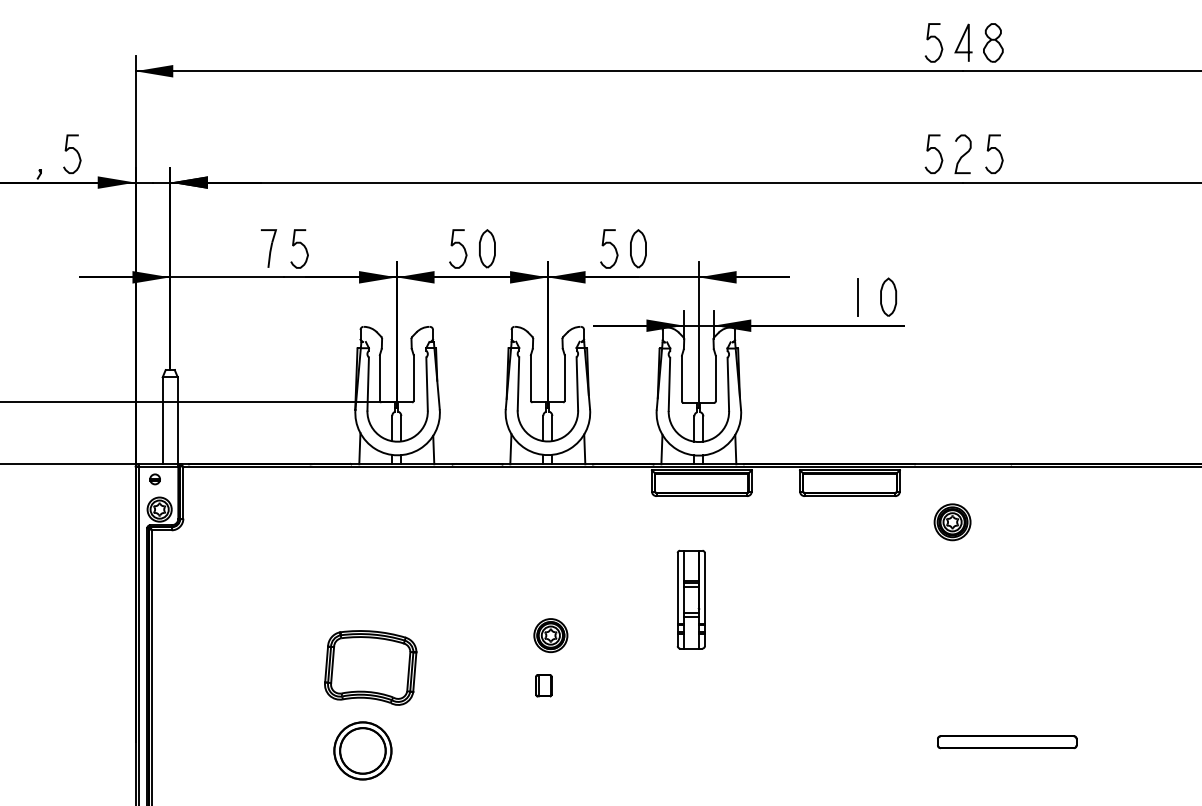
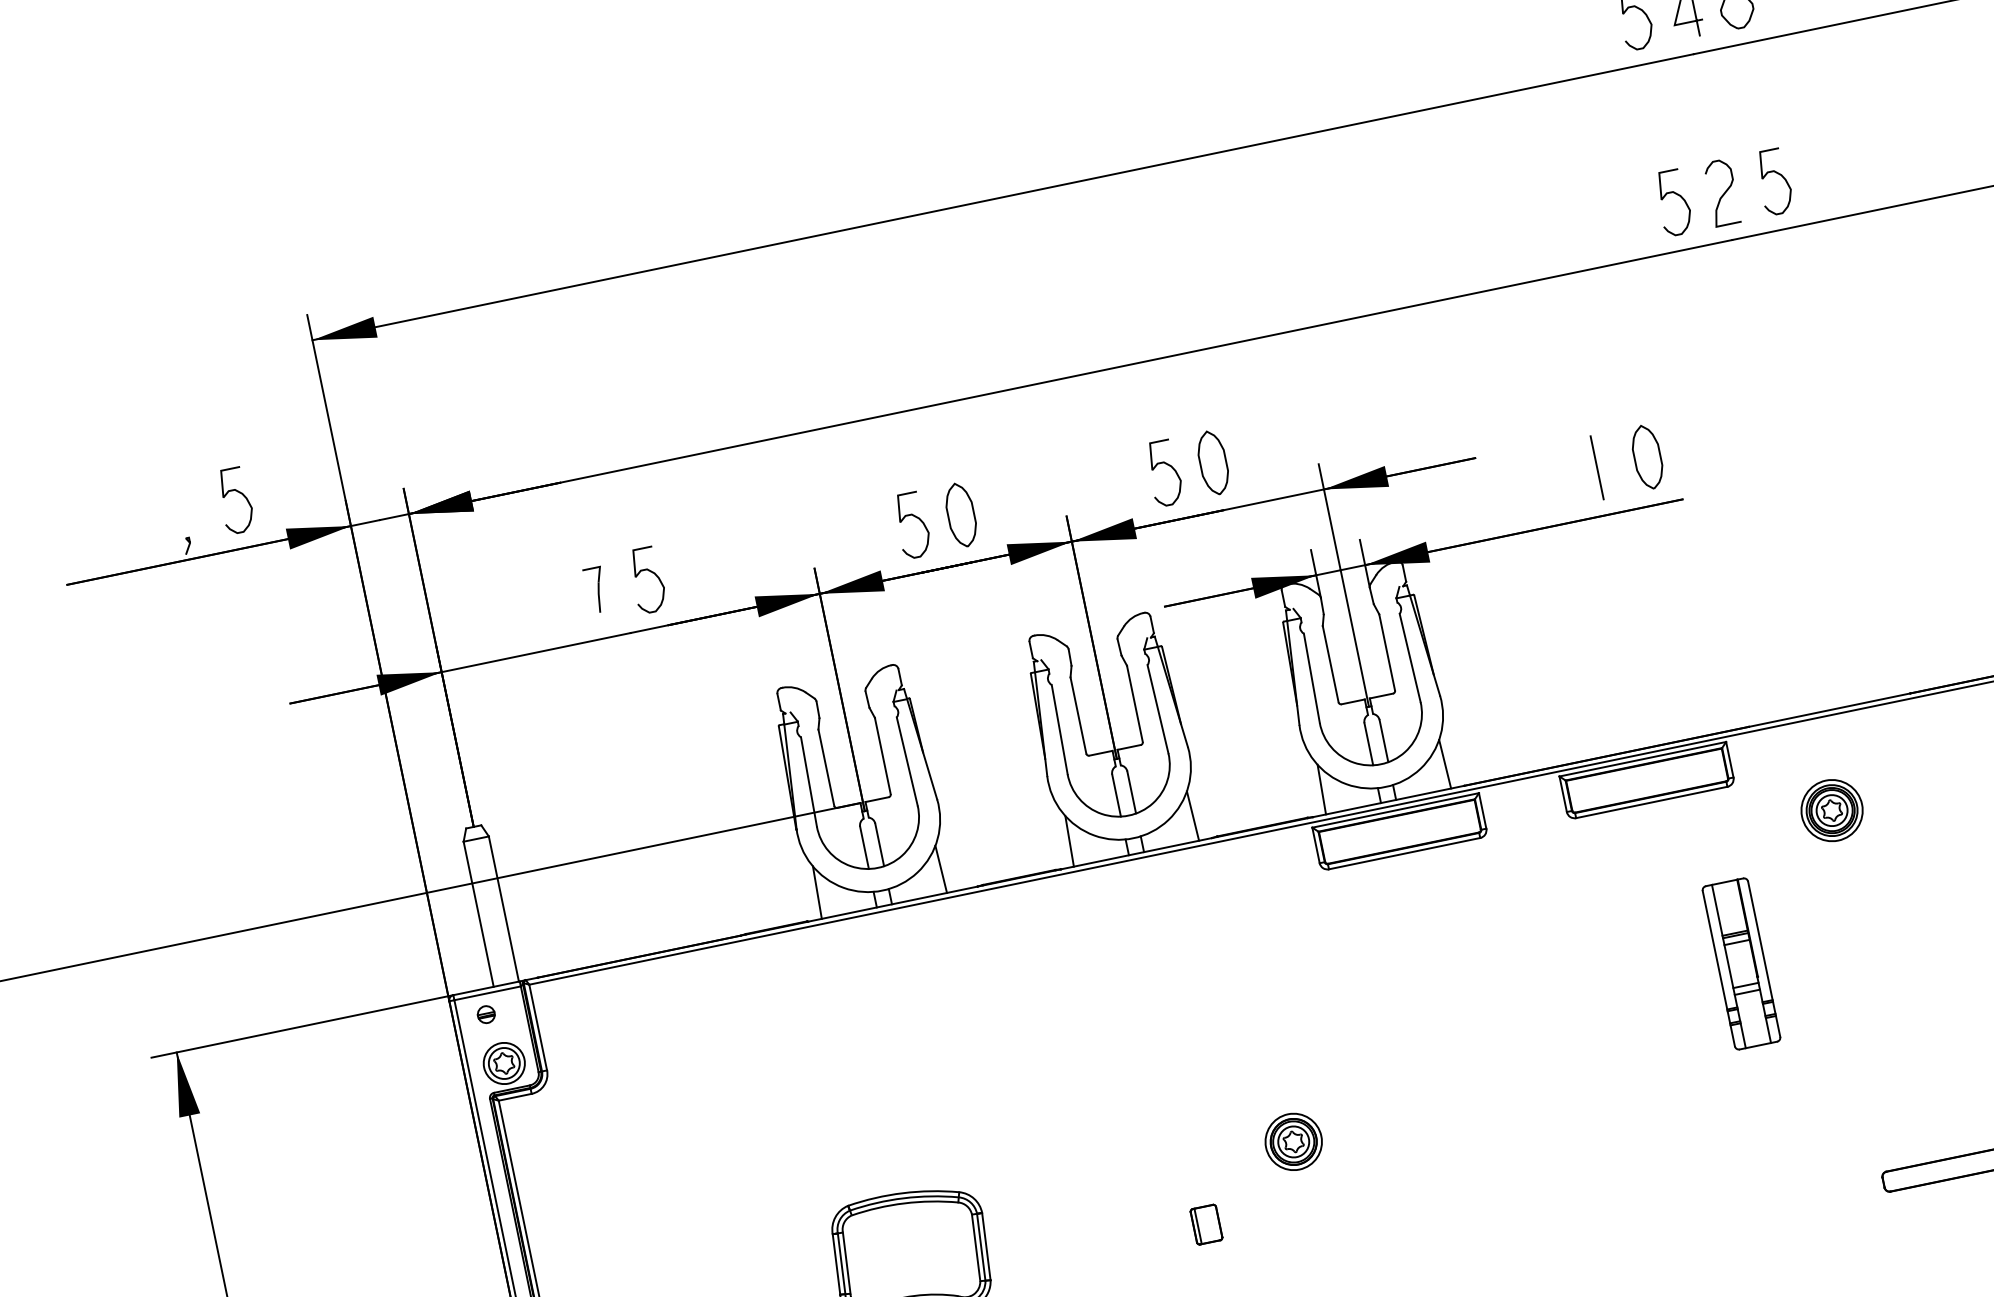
part: (268, 248) -> (595, 590), size x0.7
part: (690, 599) -> (1740, 964), moved
part: (550, 635) -> (1293, 1141), moved

